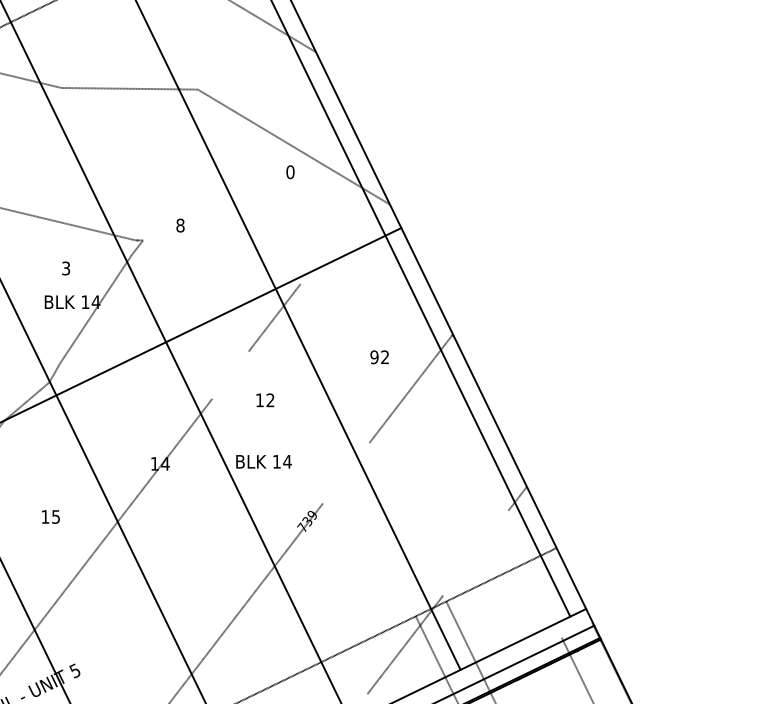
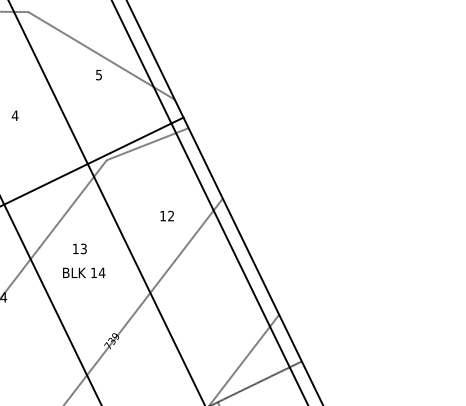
text: (290, 172) -> (99, 75), 0 -> 5
text: (180, 225) -> (15, 115), 8 -> 4
line: (353, 262) -> (147, 143), added
text: (374, 357) -> (163, 216), 92 -> 12
line: (230, 374) -> (53, 229), added
text: (270, 400) -> (83, 249), 12 -> 13
text: (263, 461) -> (83, 272), moved
line: (345, 473) -> (140, 304), added
line: (475, 552) -> (240, 364), added

